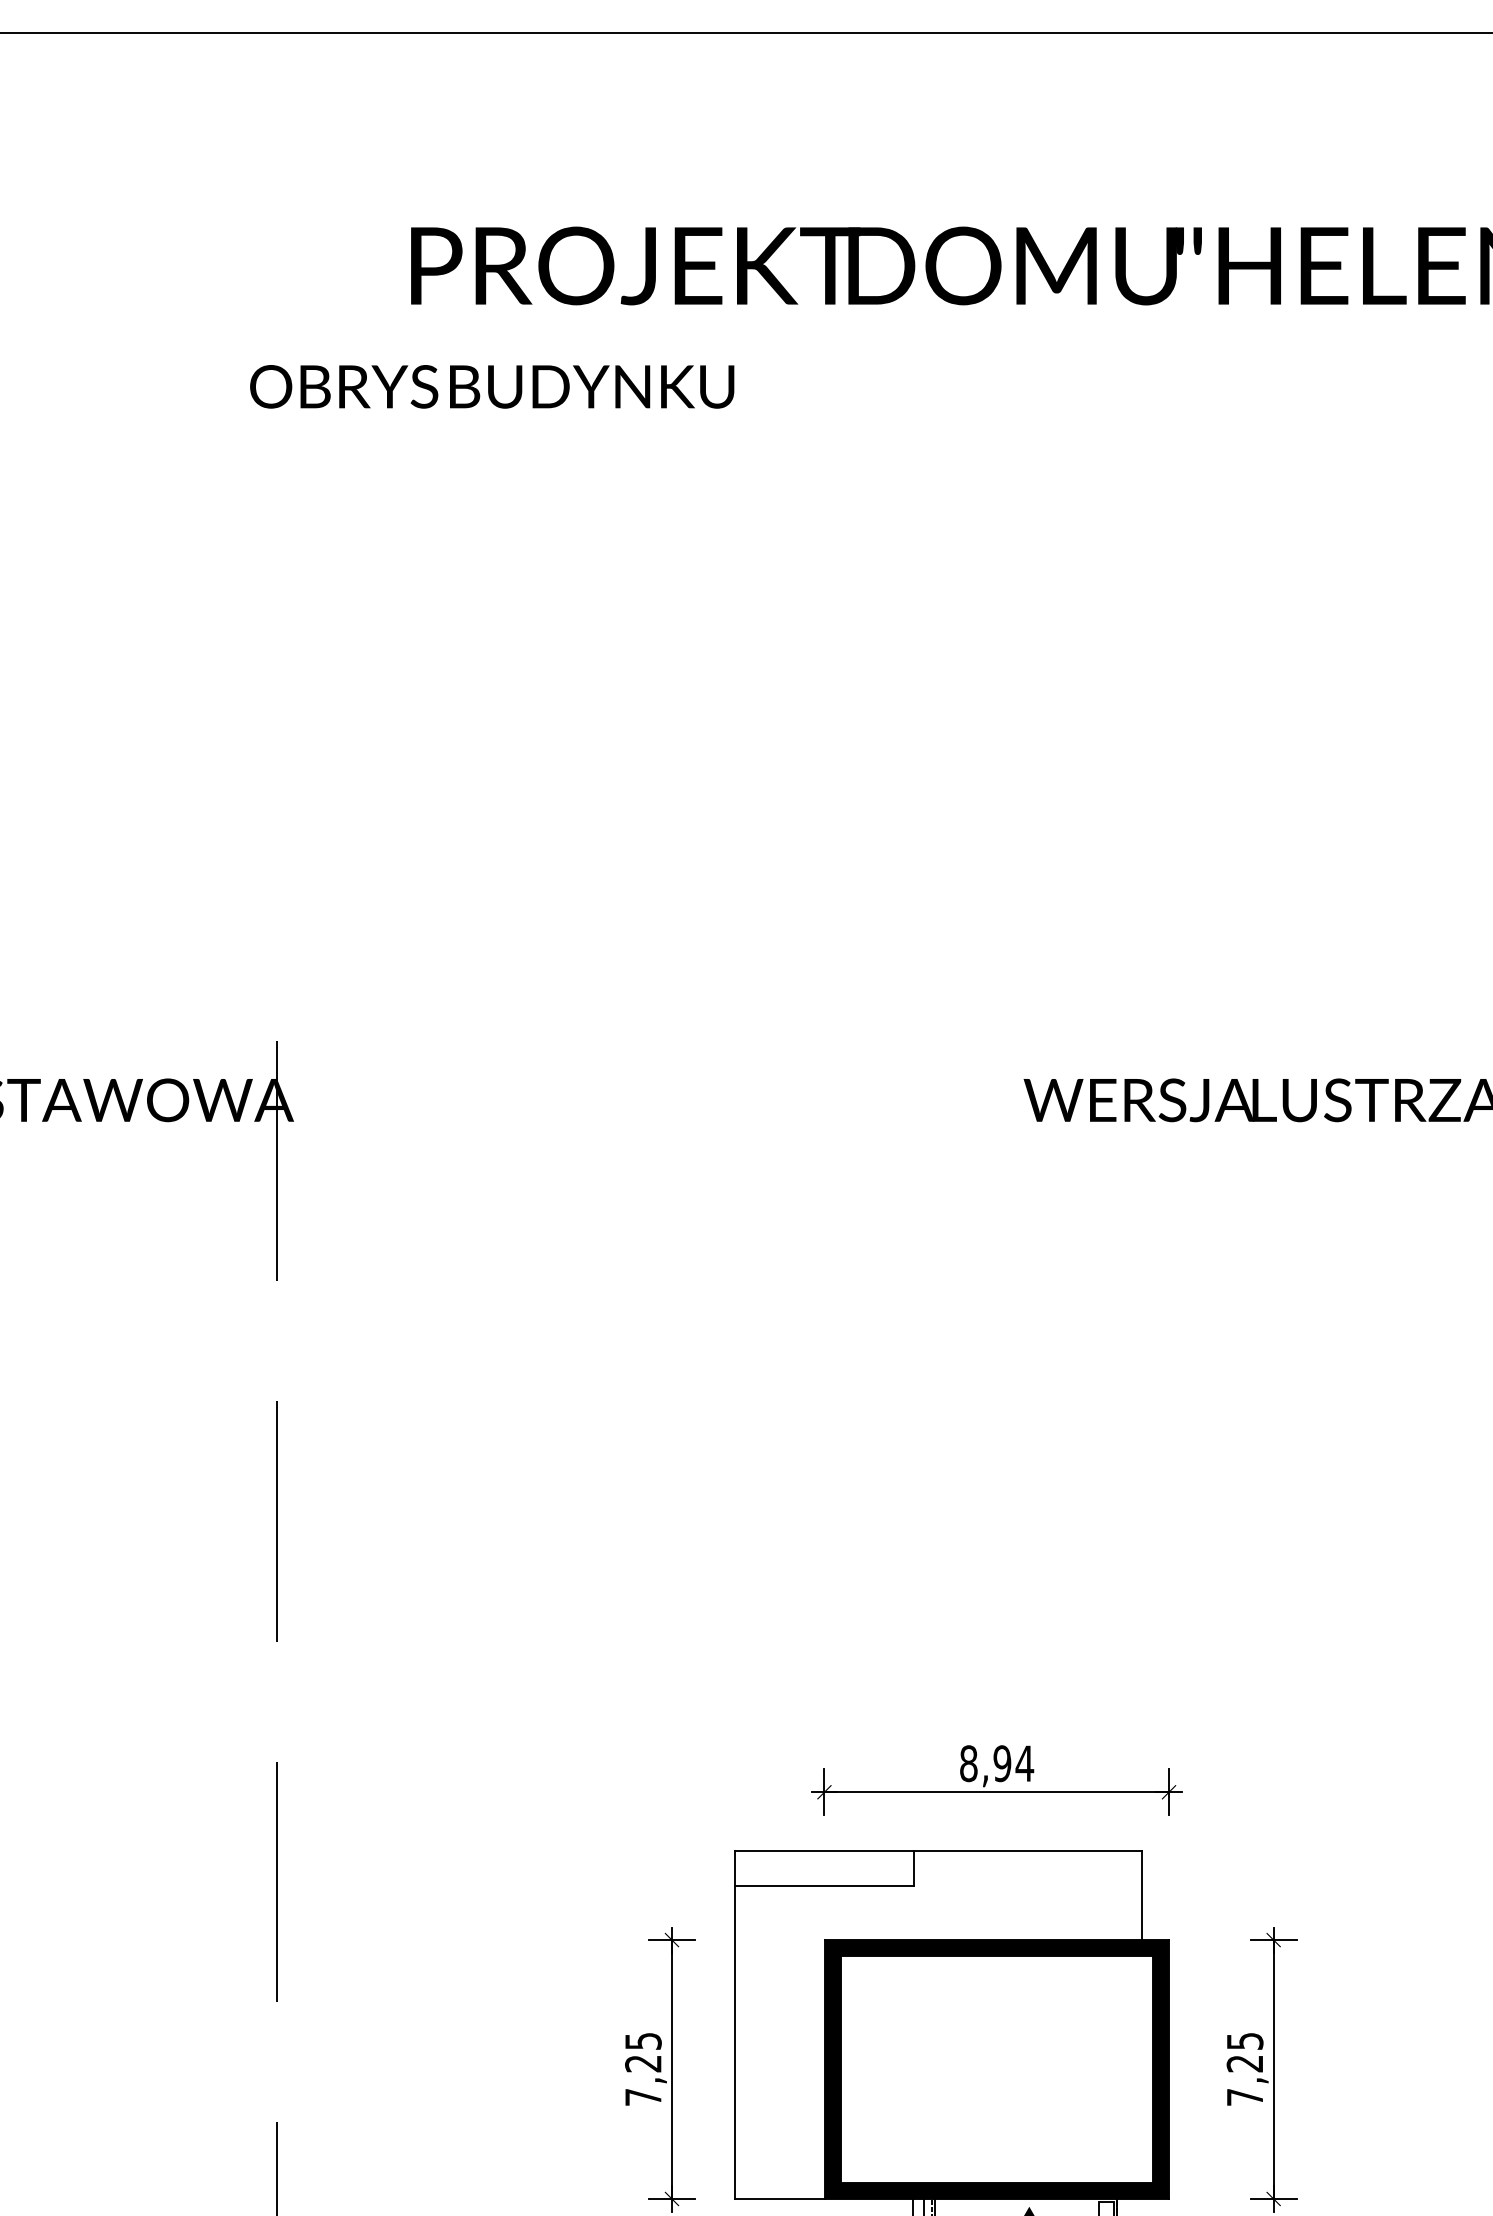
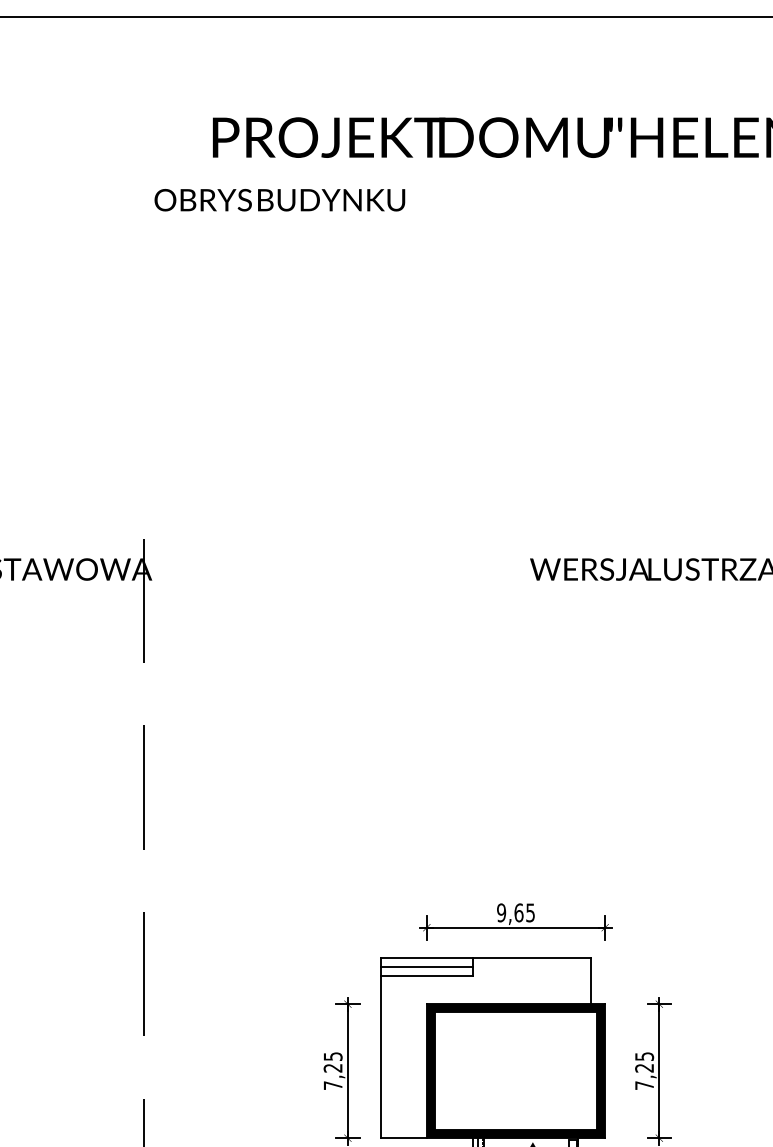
text: (491, 387) -> (279, 200), moved
text: (997, 1762) -> (516, 912), 8,94 -> 9,65
line: (823, 1869) -> (426, 967), added

